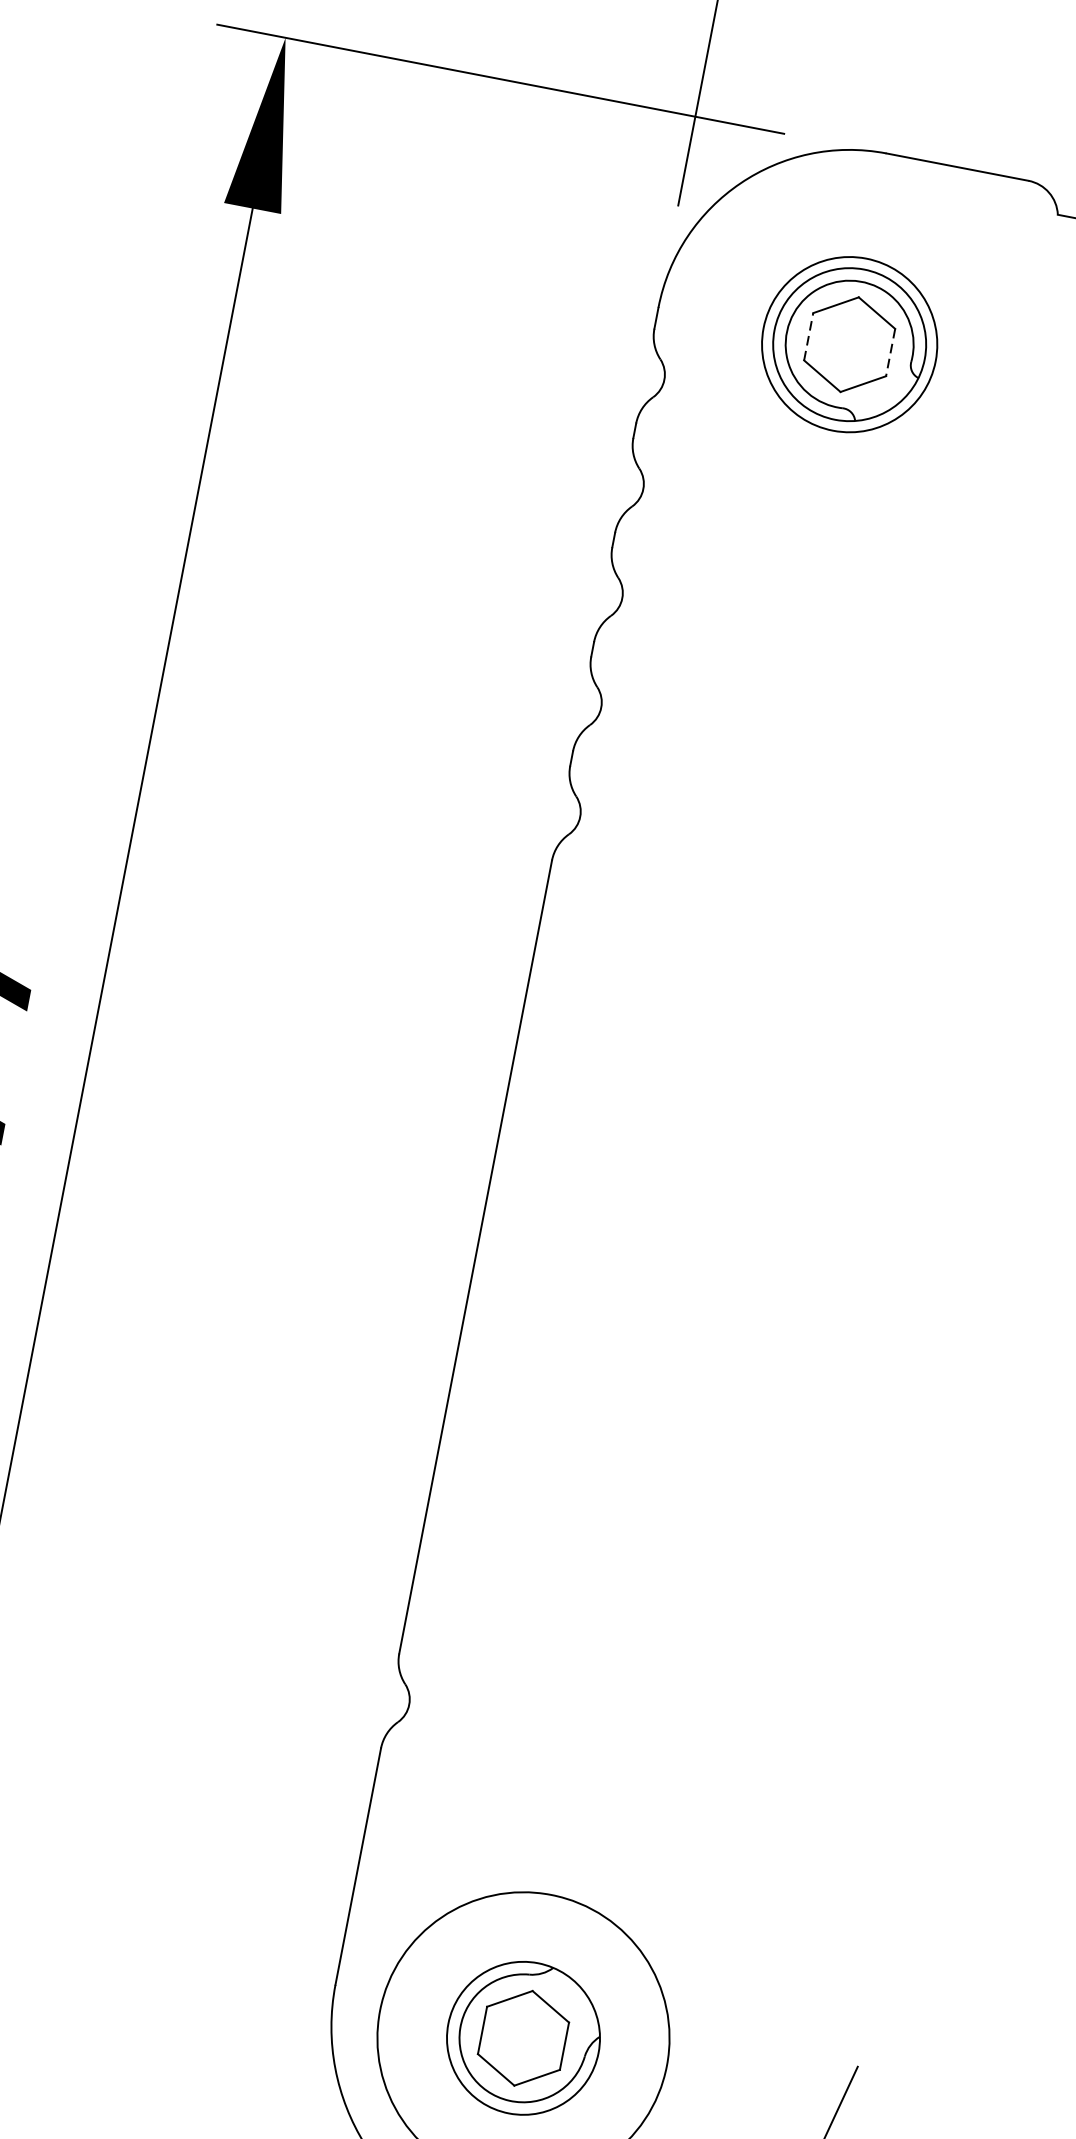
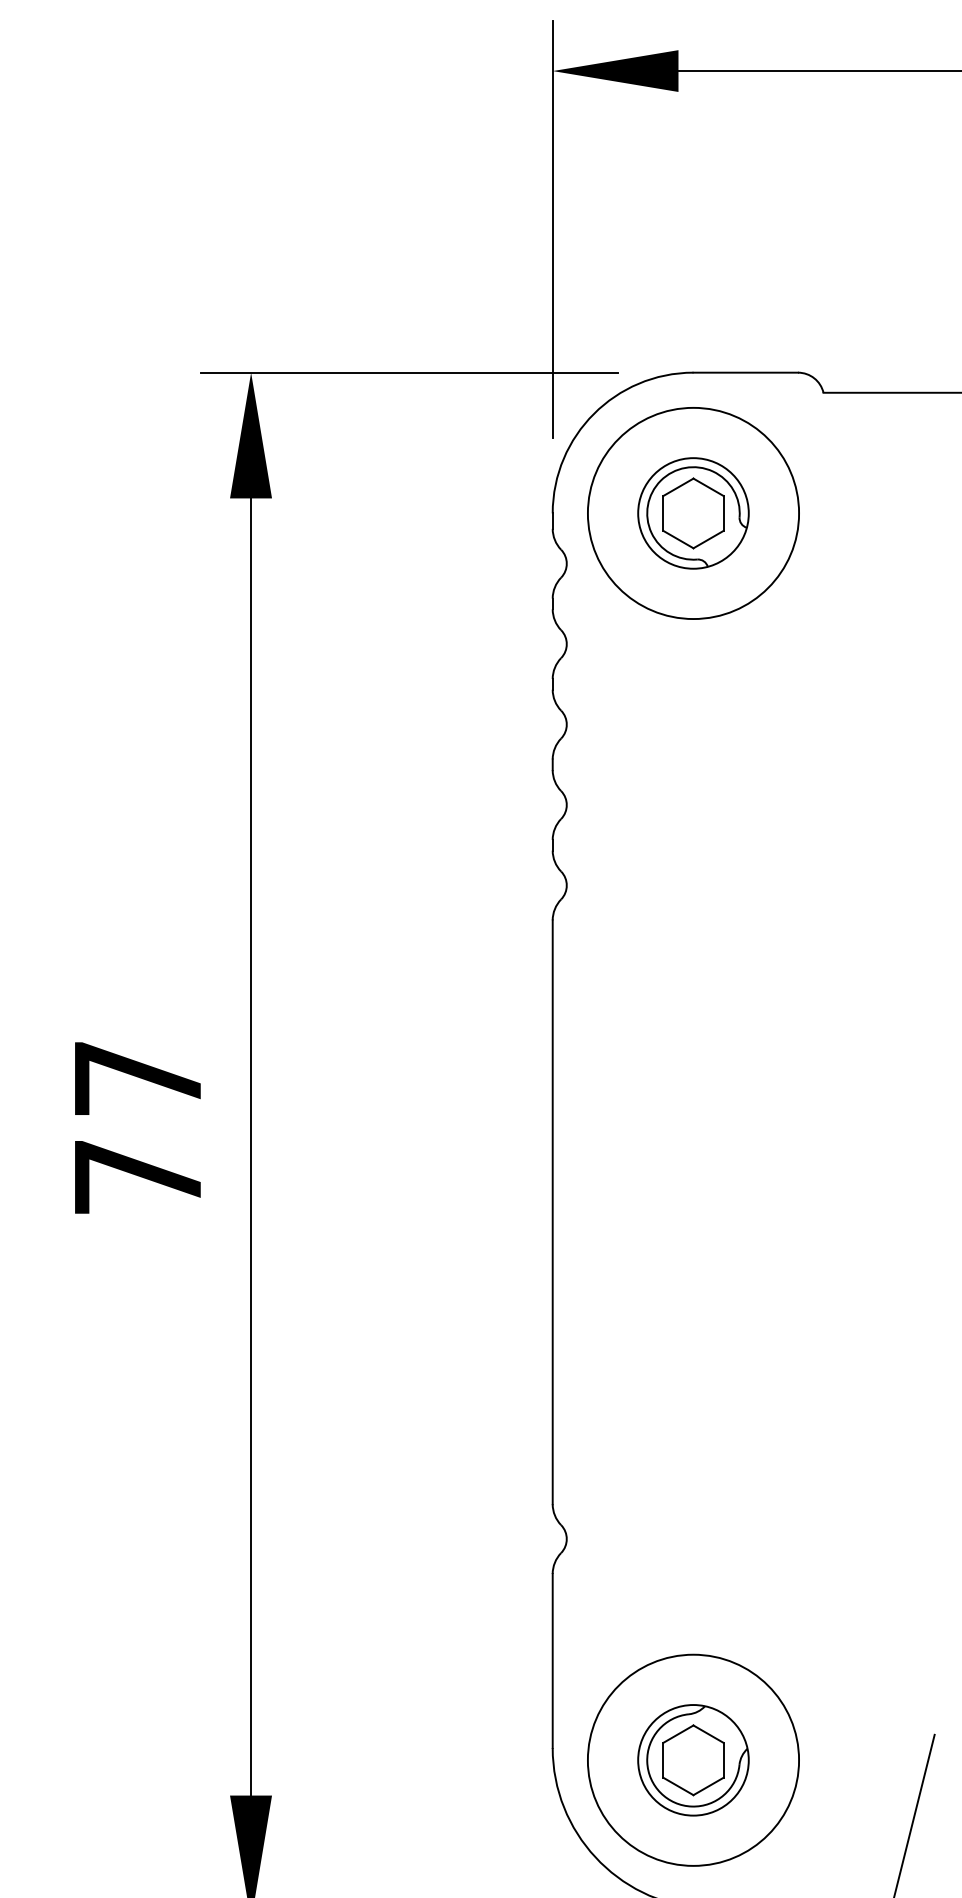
line: (809, 335) -> (663, 512), dashed -> solid
circle: (849, 344) -> (693, 513), size x1.67
line: (890, 352) -> (723, 513), dashed -> solid

